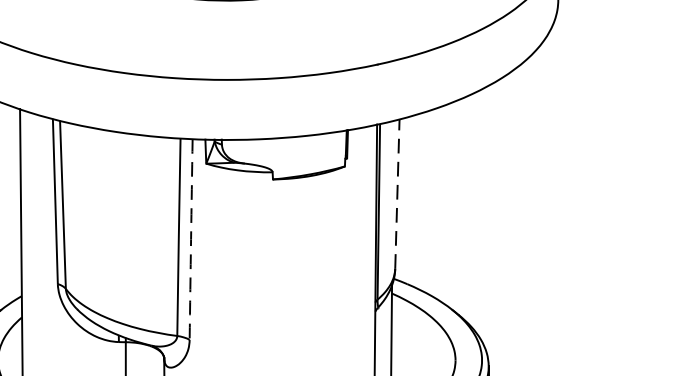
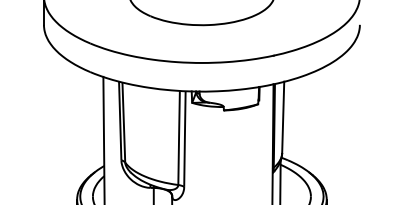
line: (397, 194) -> (283, 117), dashed -> solid
arc: (190, 238) -> (184, 138), dashed -> solid

